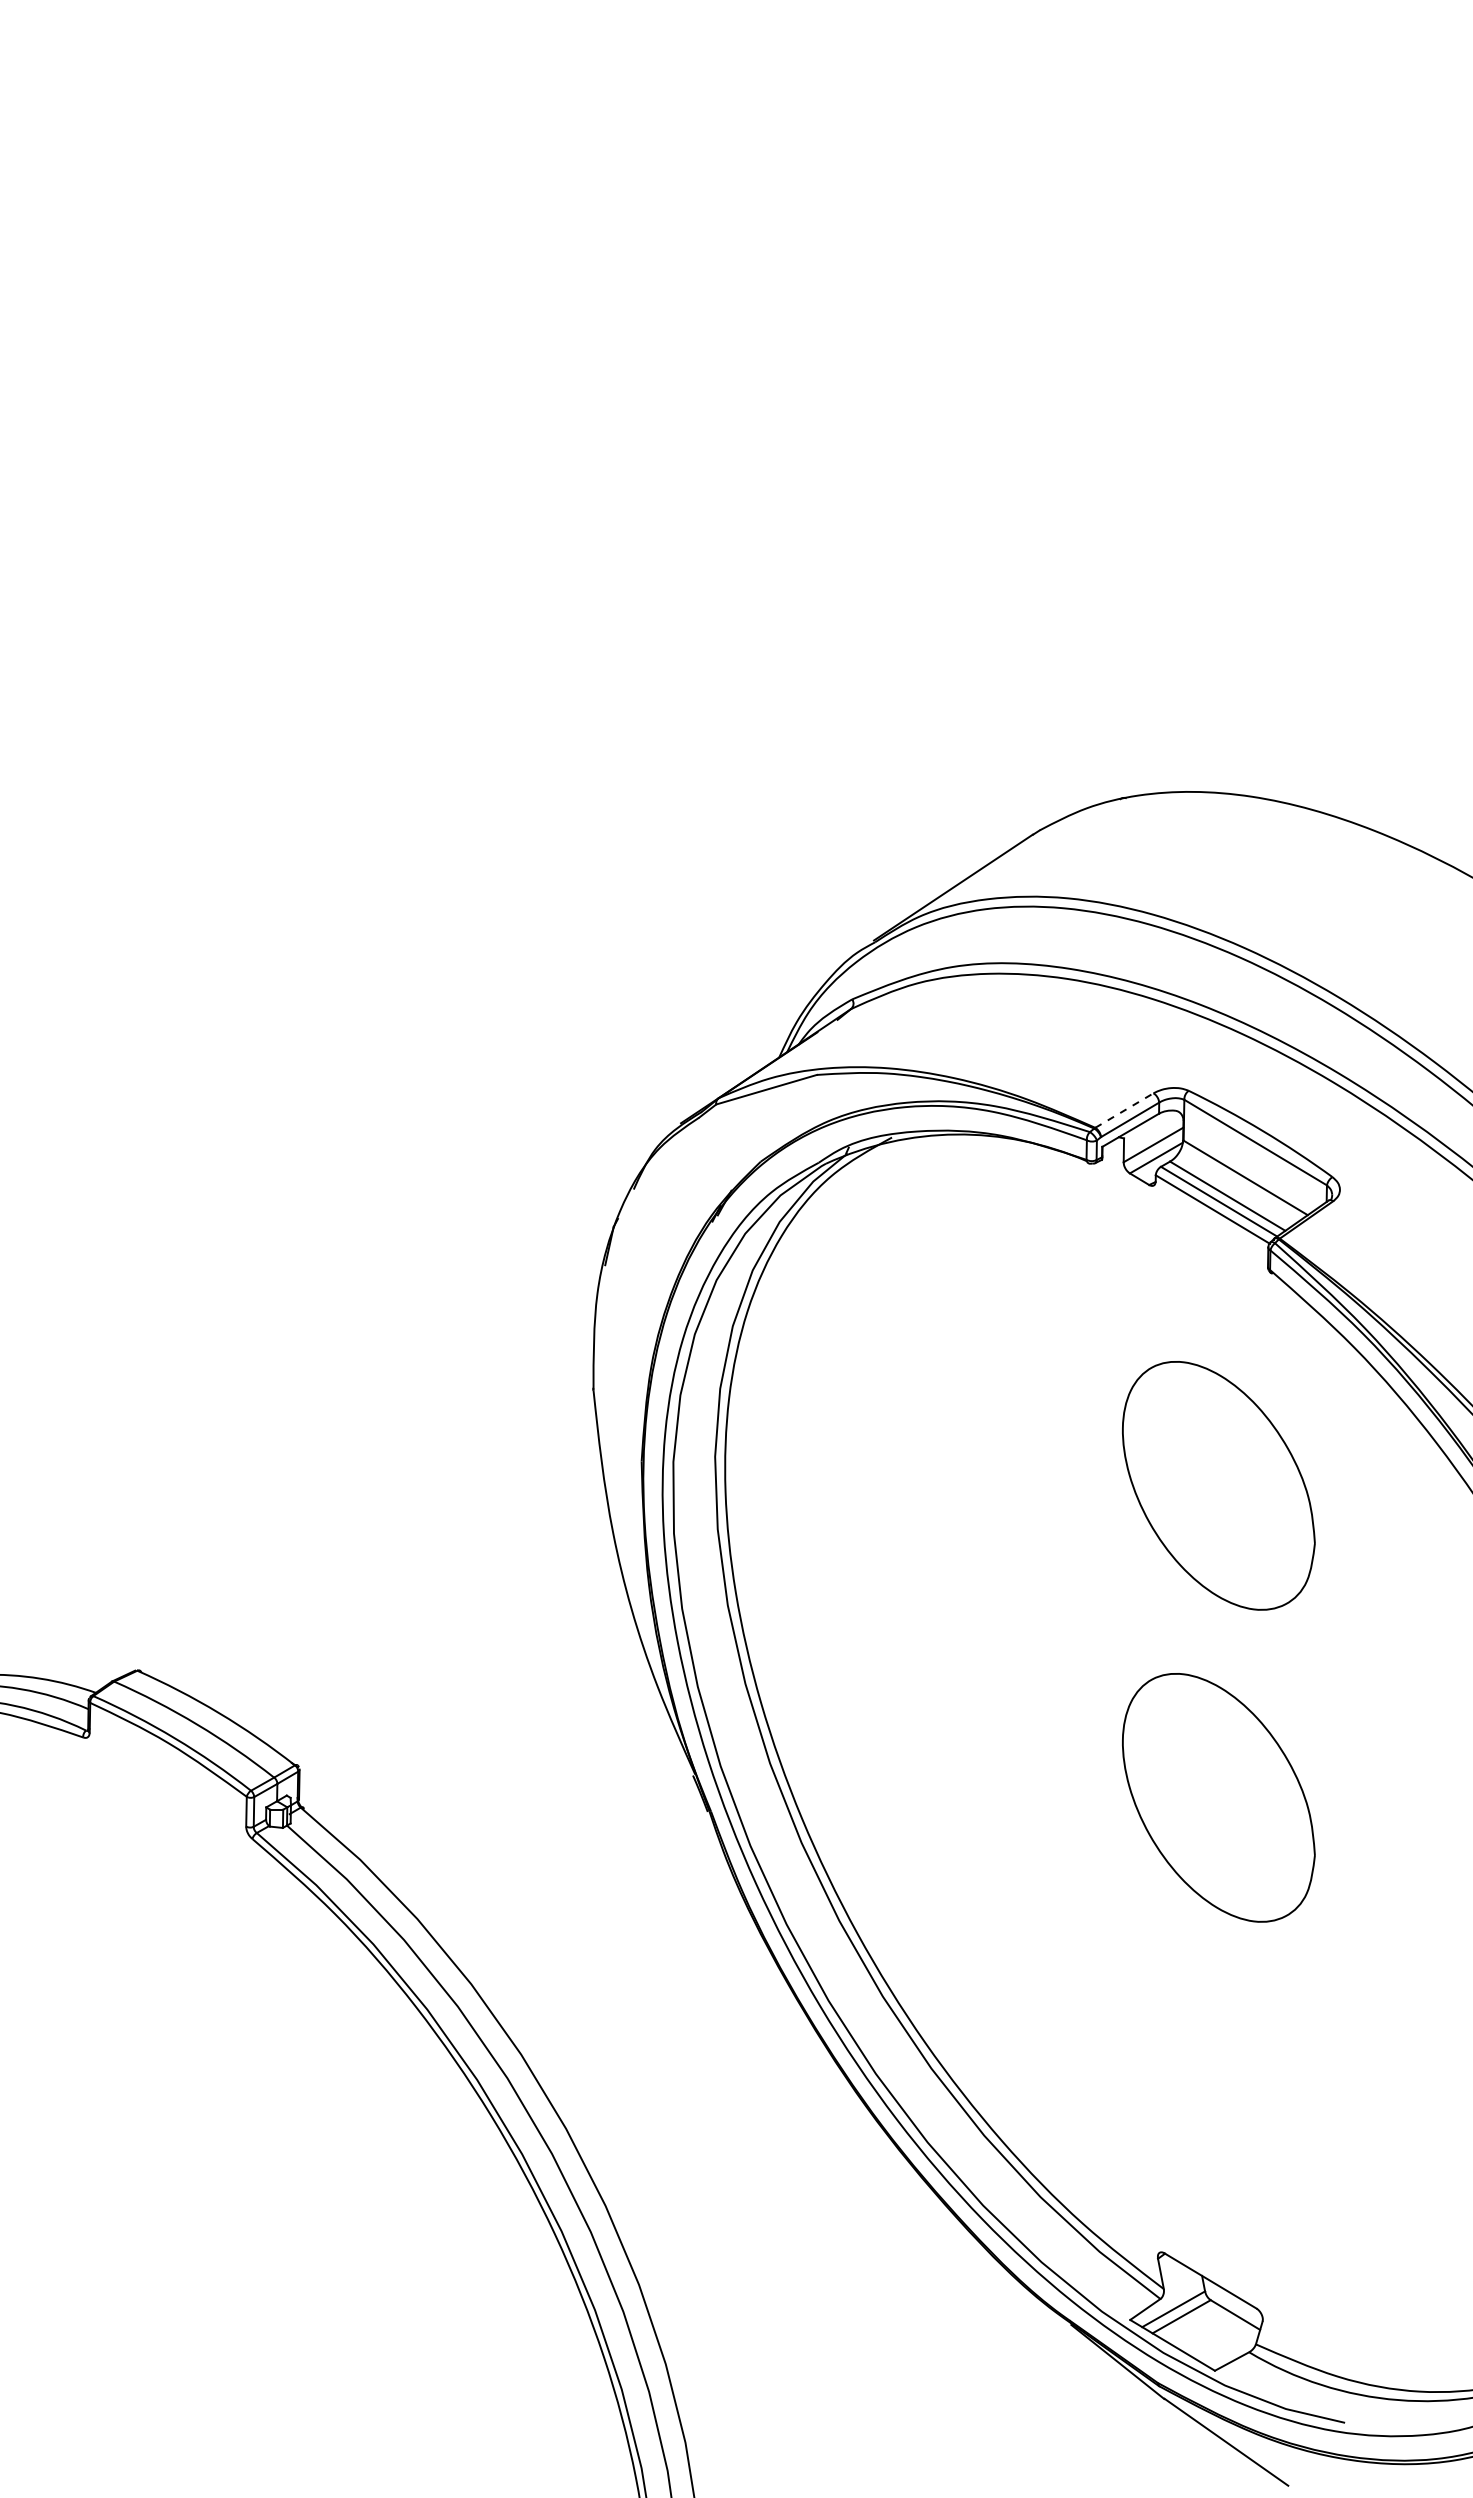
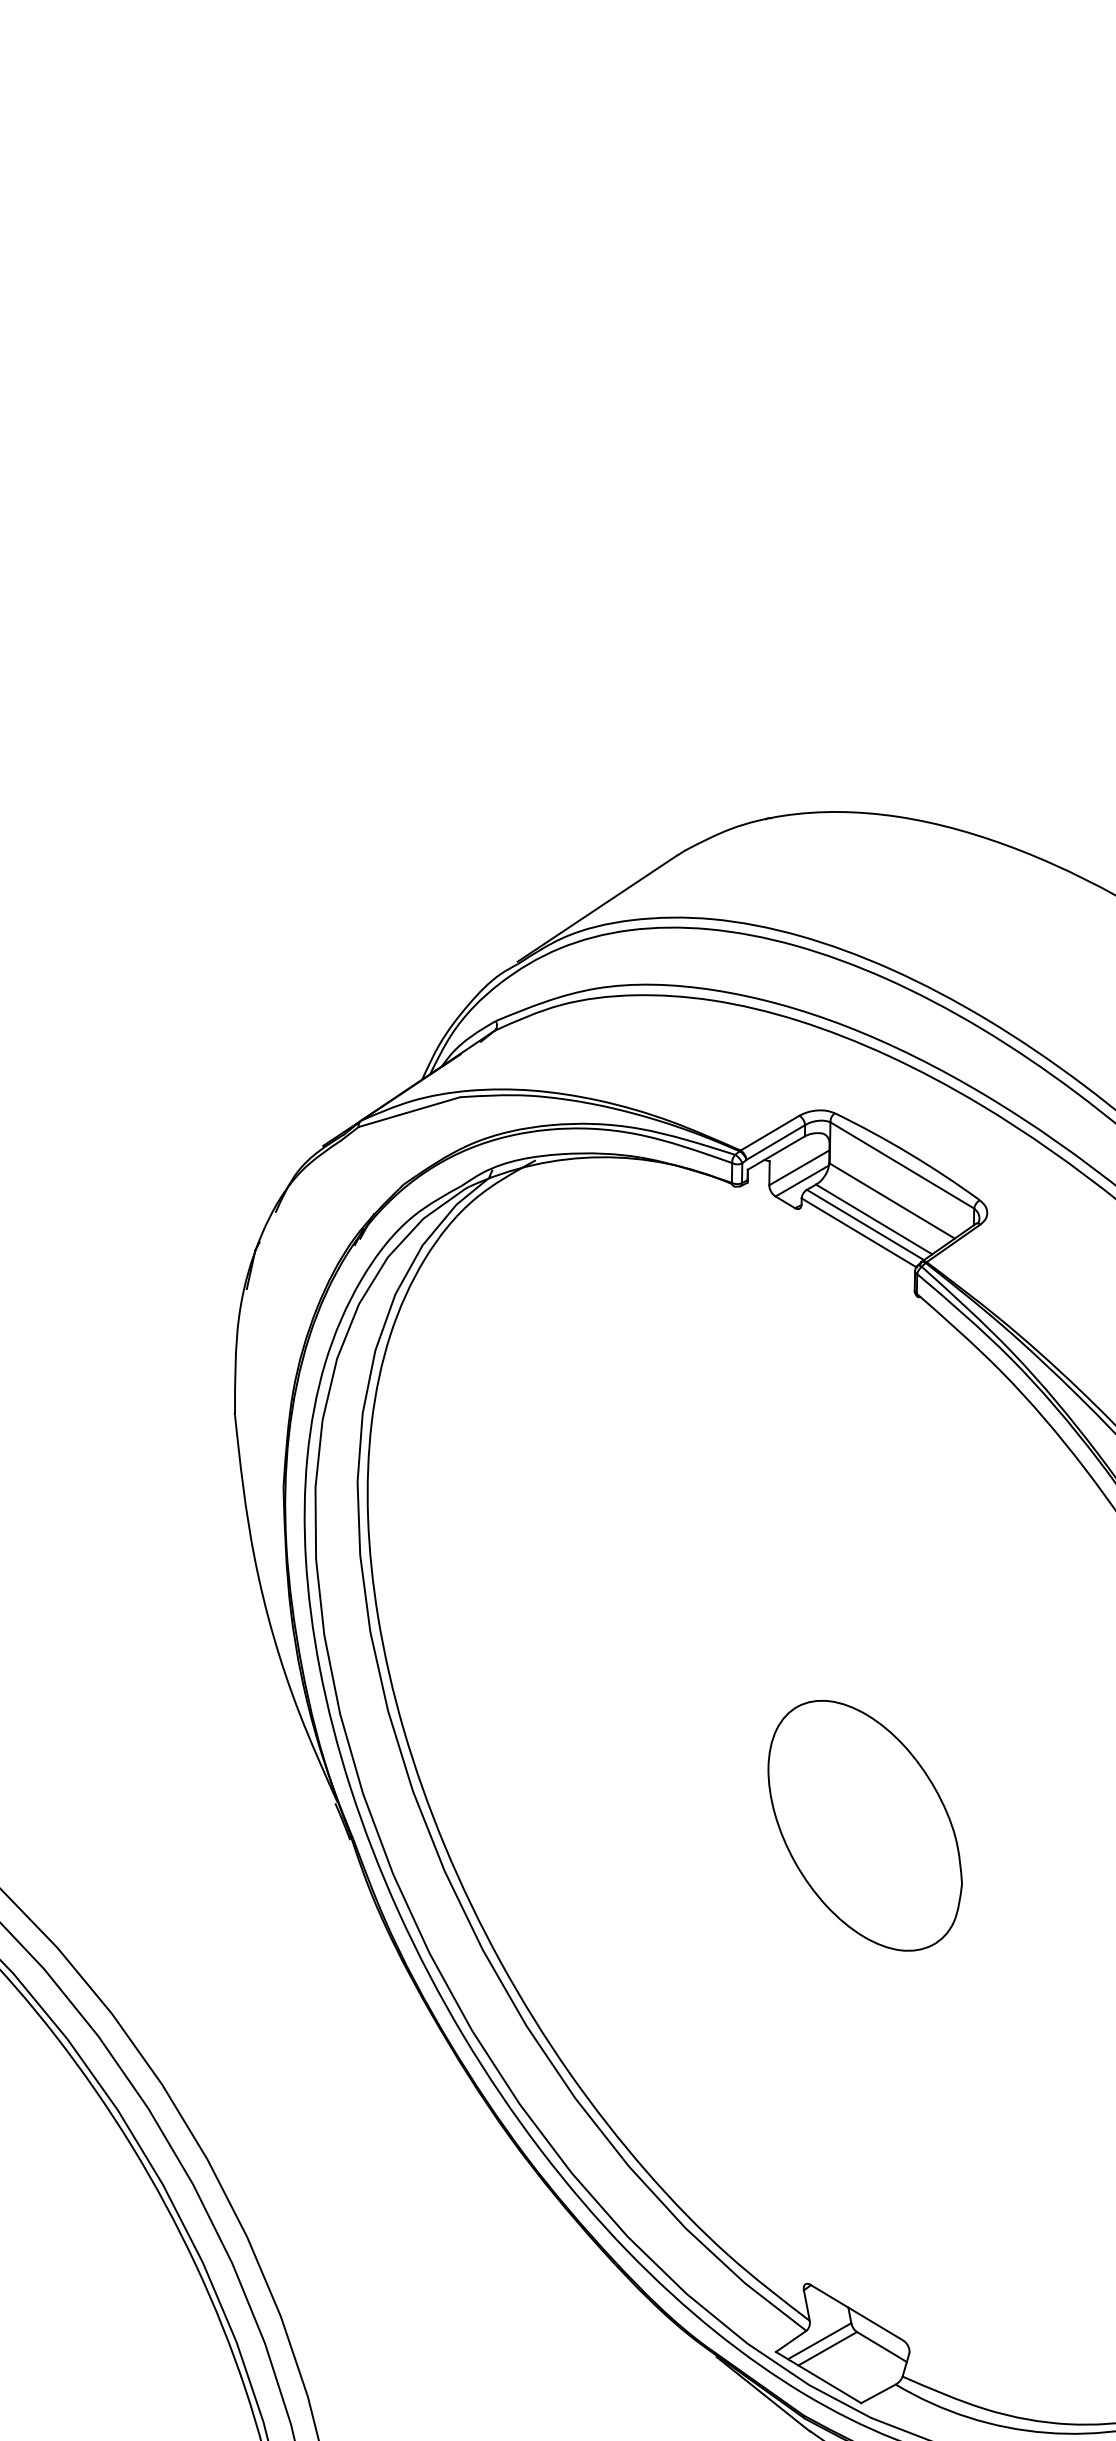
line: (1124, 1110) -> (770, 1133), dashed -> solid
part: (1218, 1485) -> (864, 1511), removed

